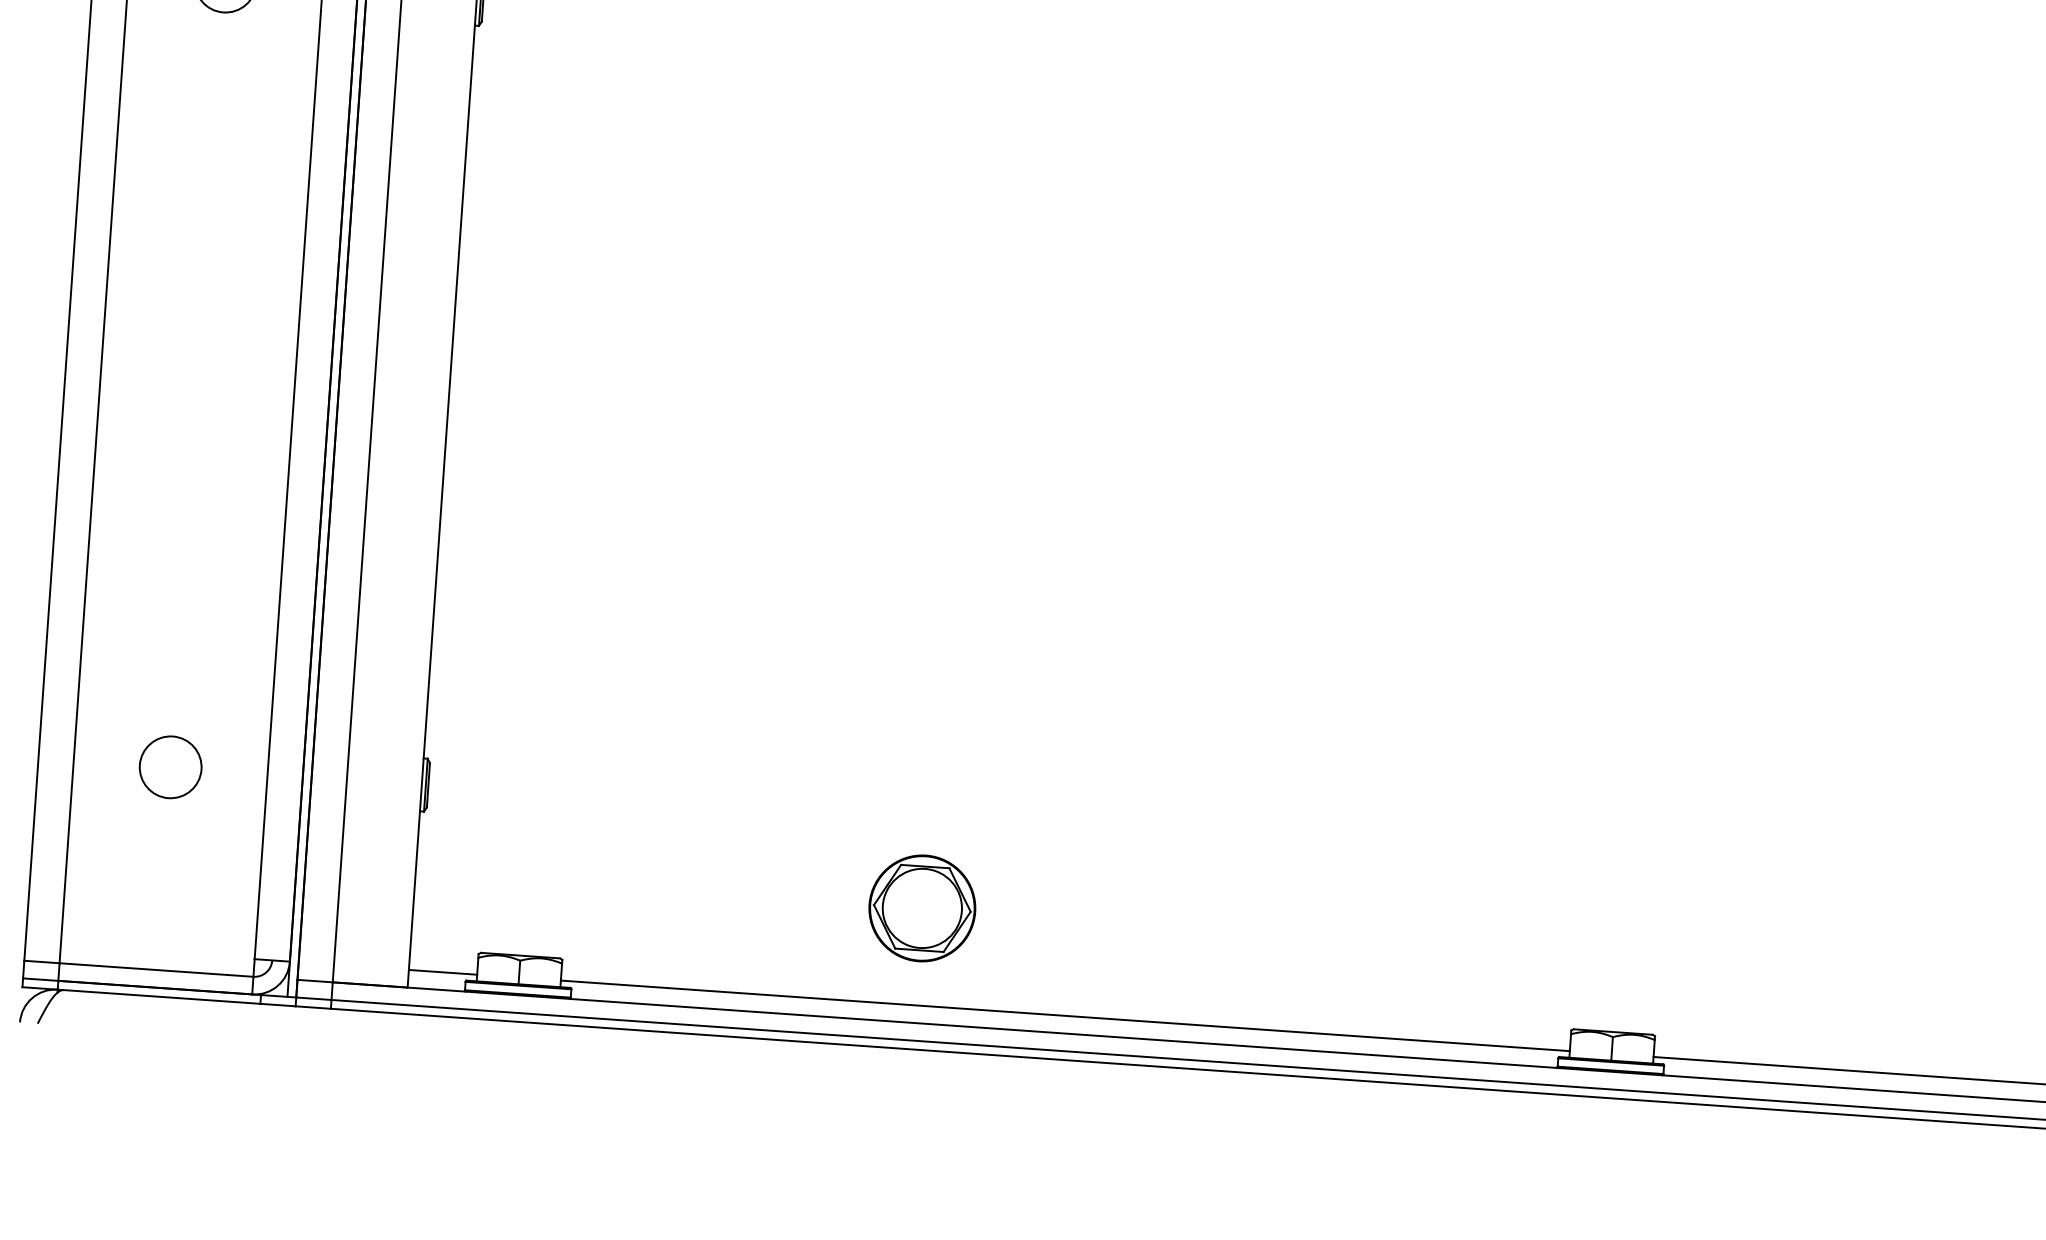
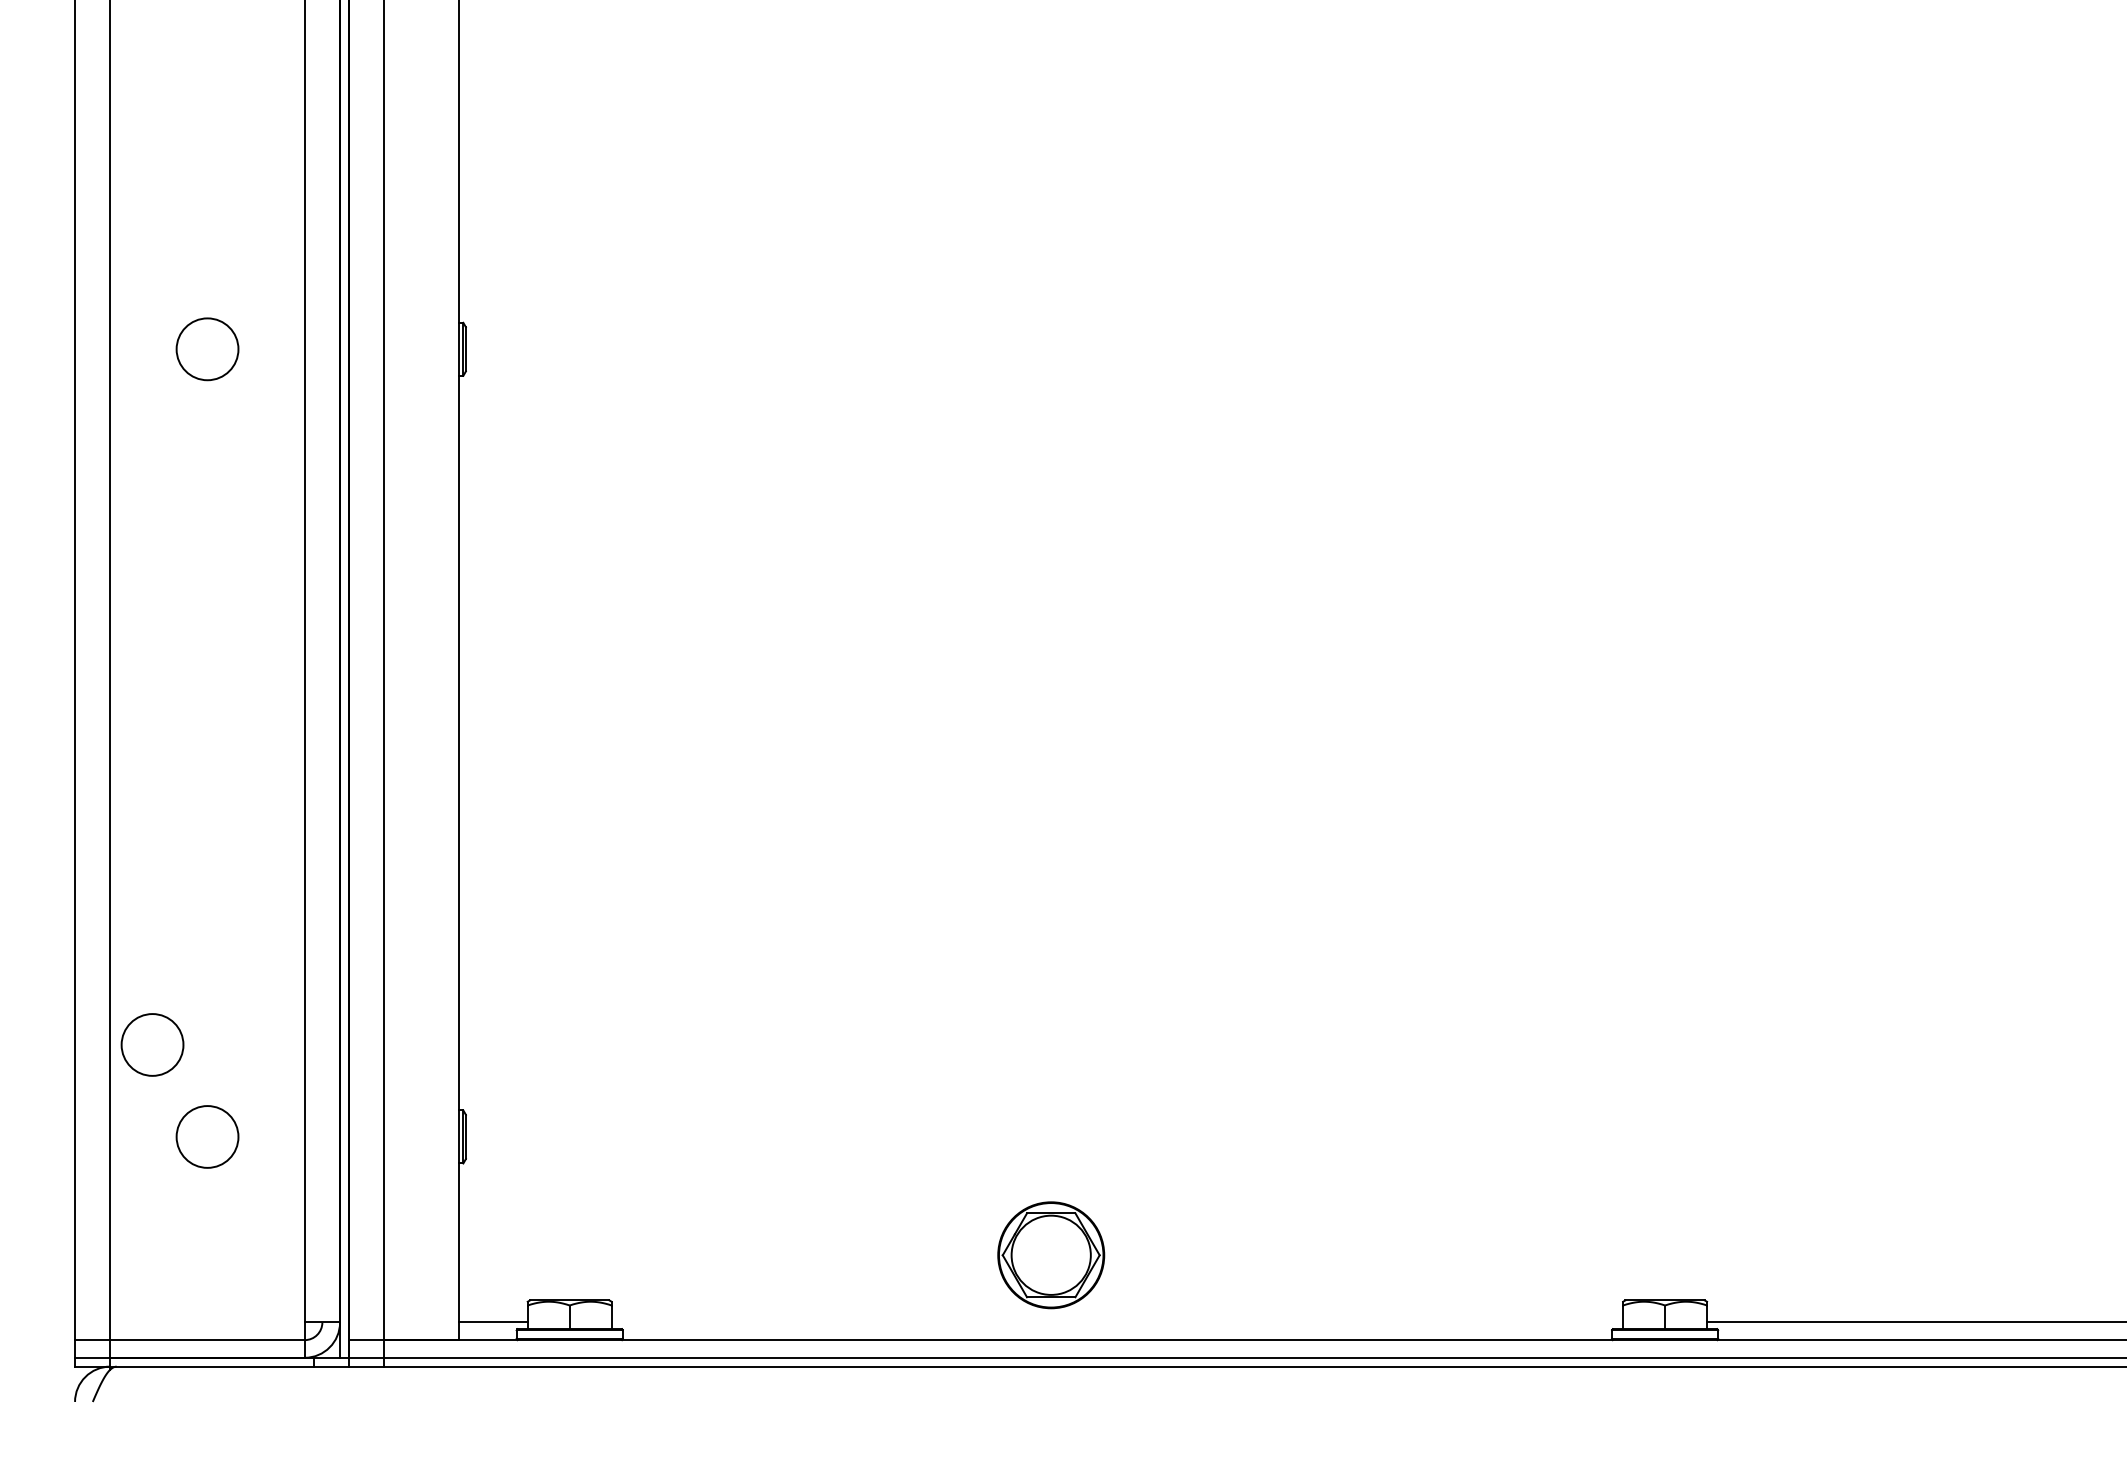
circle: (122, 671) -> (152, 1044), added
part: (922, 908) -> (1051, 1255), moved
line: (1065, 1015) -> (1117, 1322), removed

